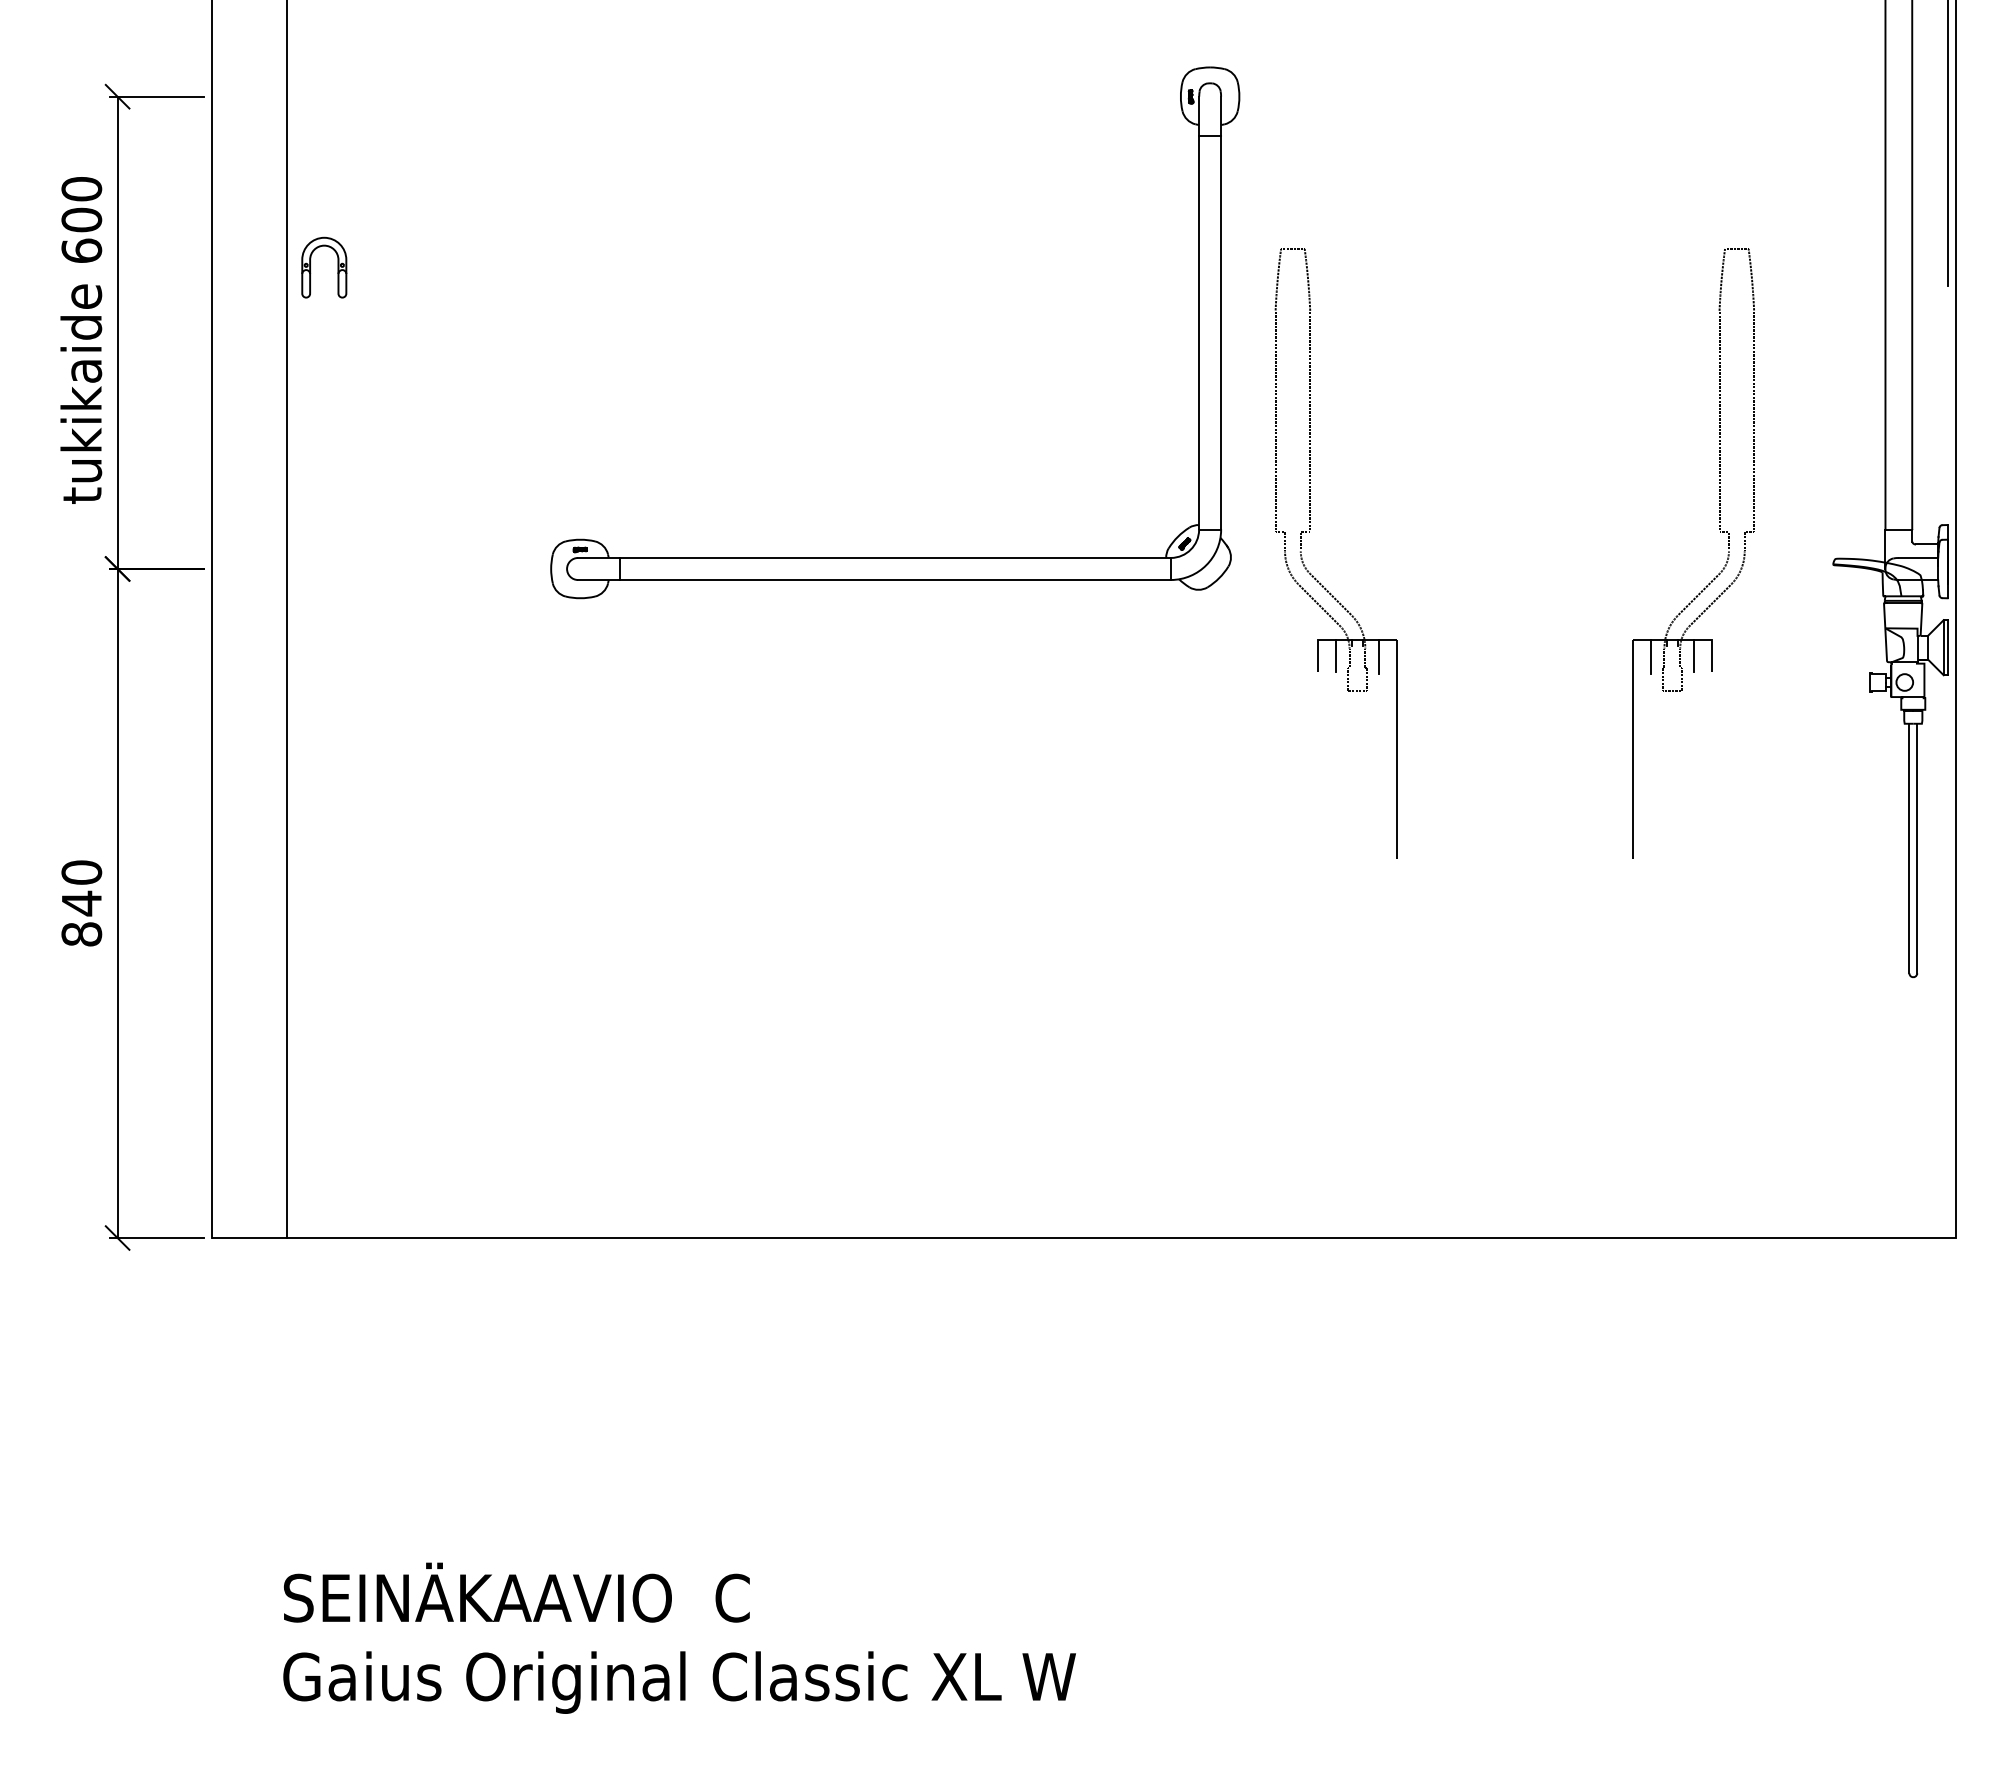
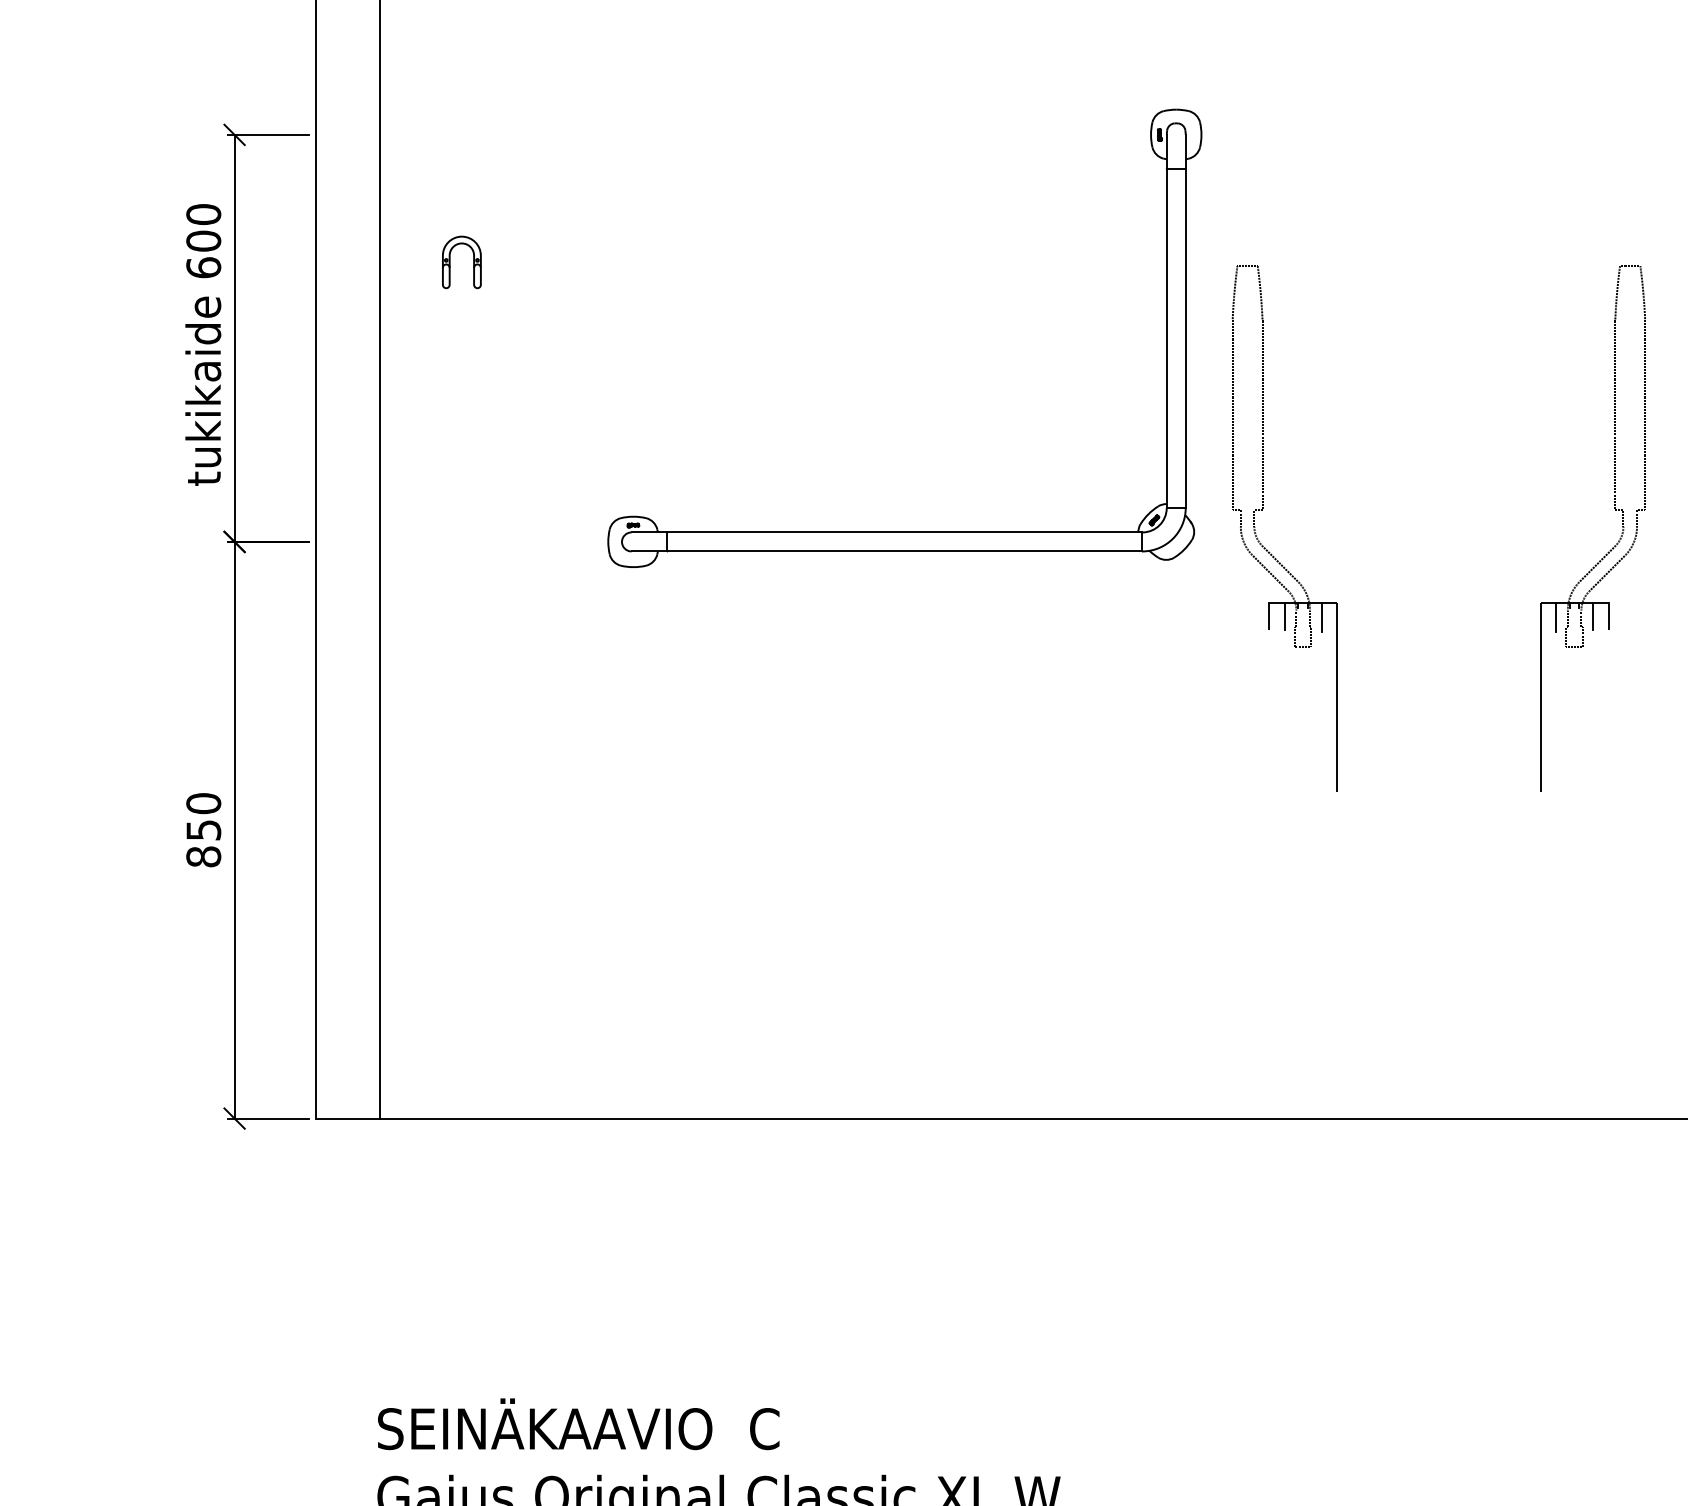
part: (337, 267) -> (473, 262), moved
text: (82, 903) -> (204, 830), 840 -> 850

